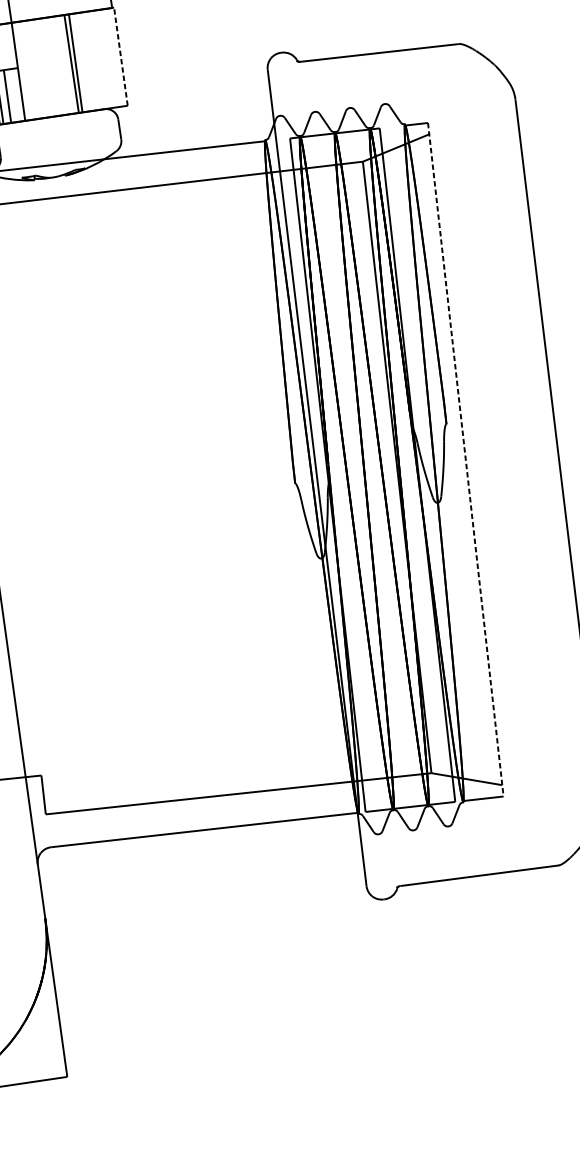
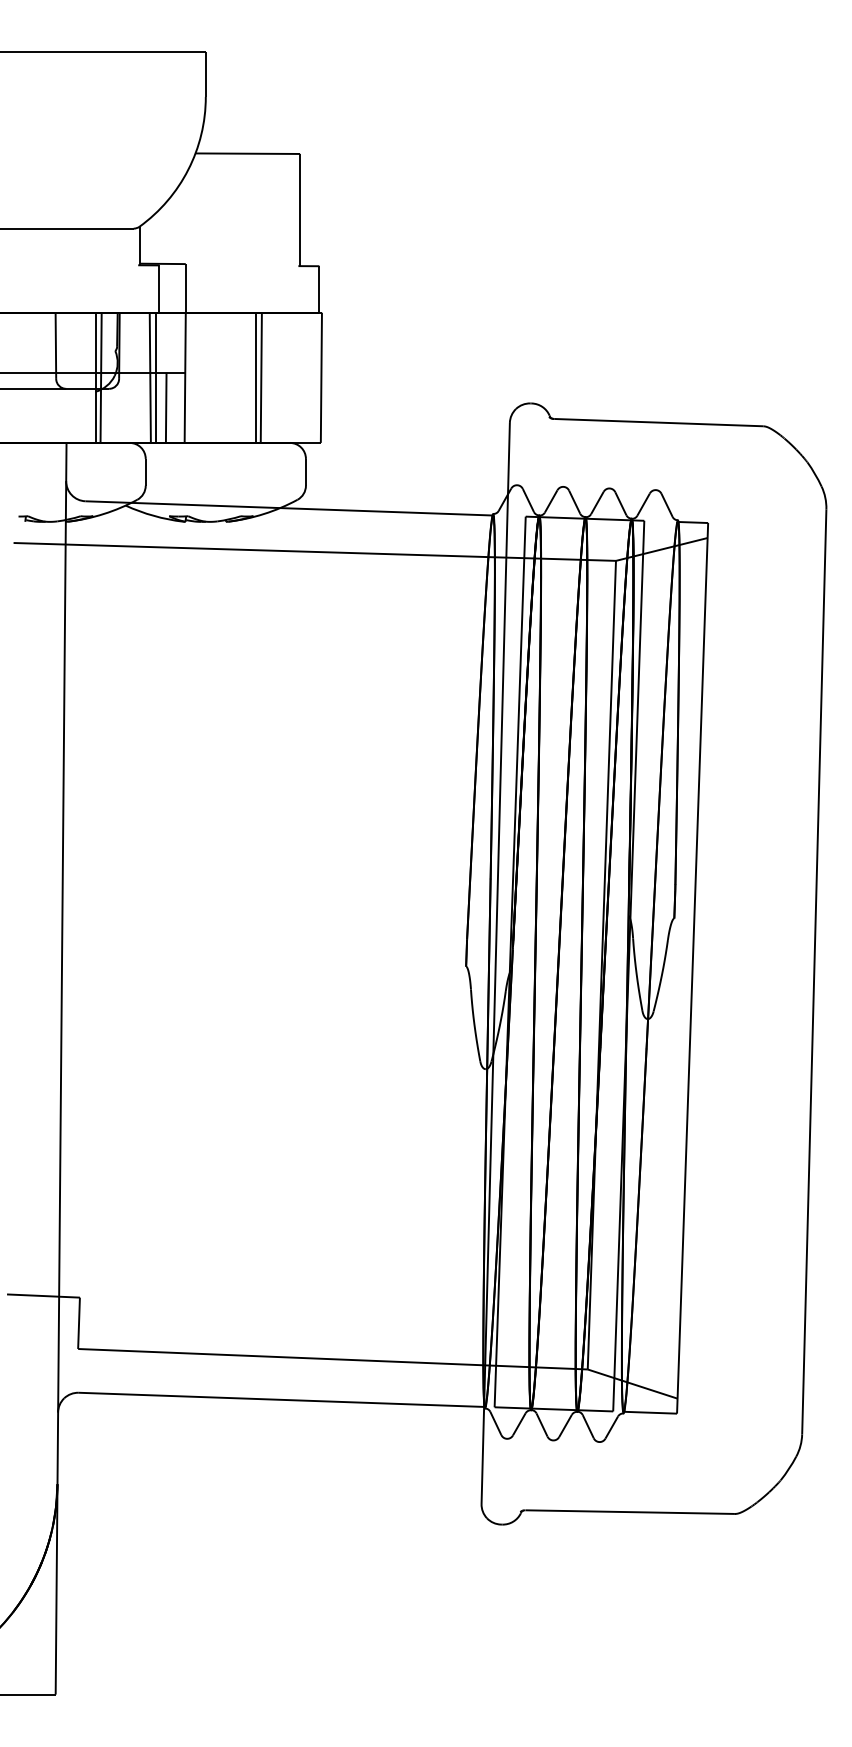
line: (120, 56) -> (321, 377), dashed -> solid
line: (465, 459) -> (692, 968), dashed -> solid

